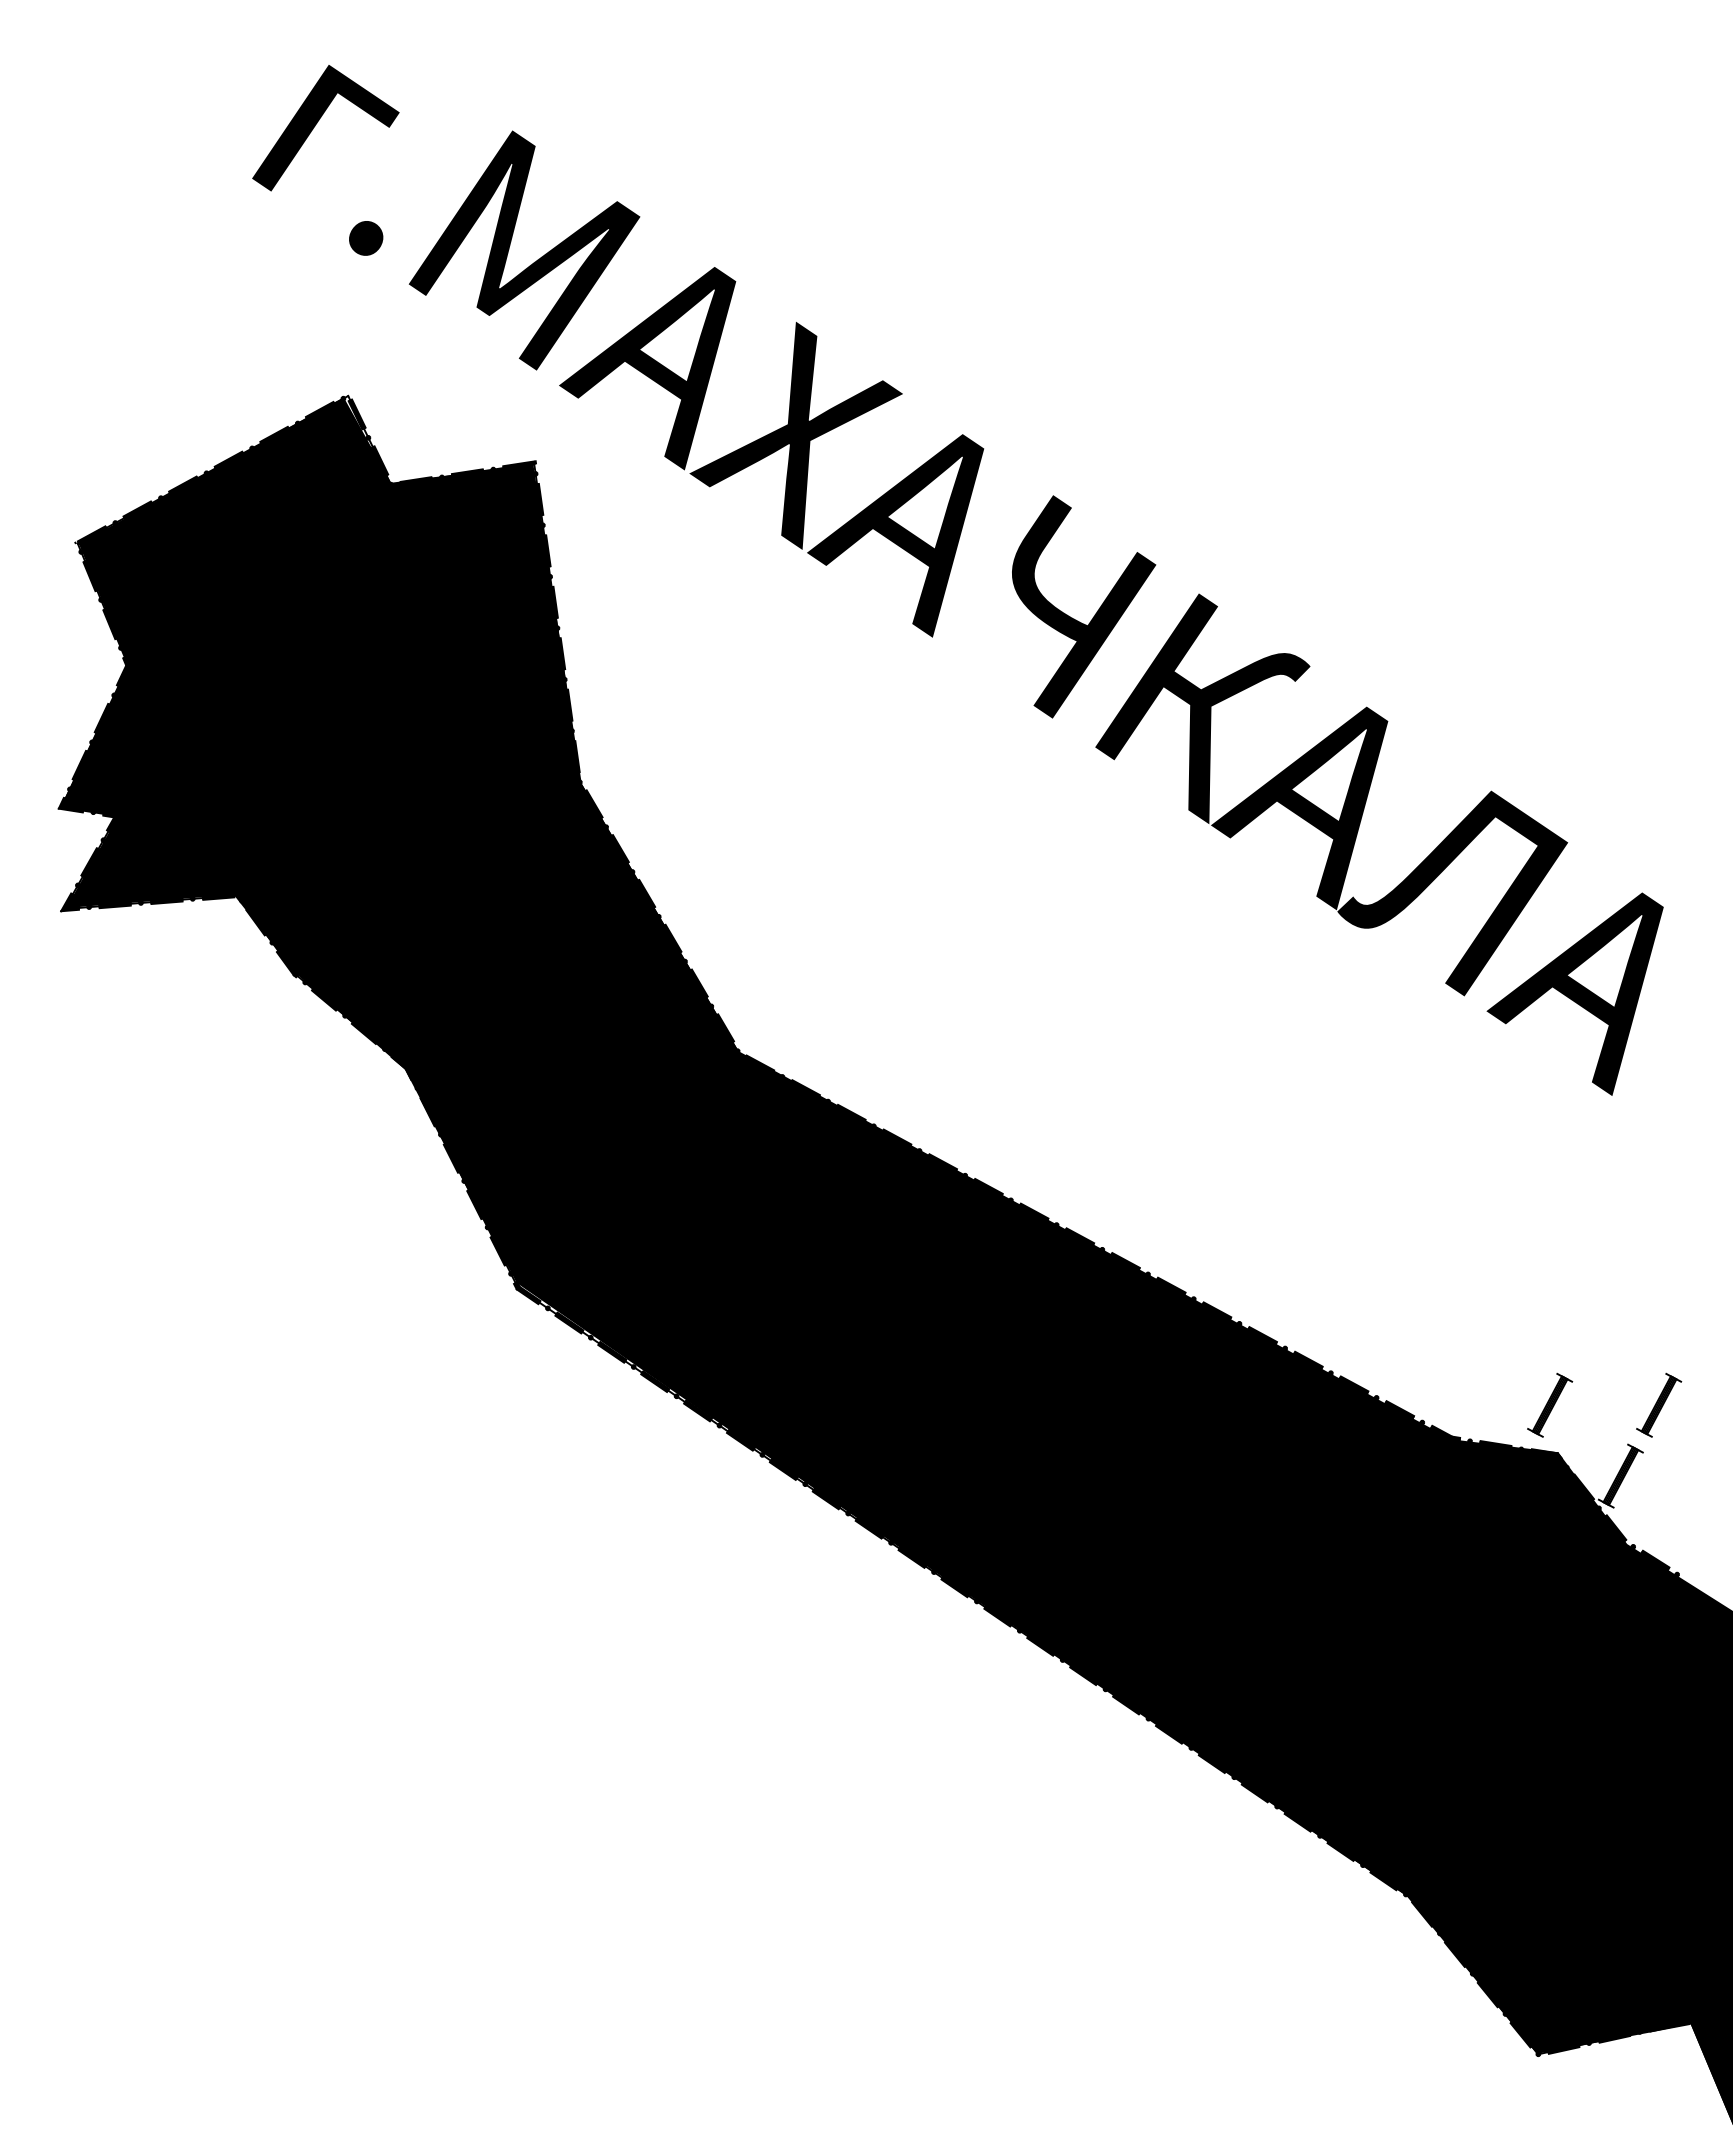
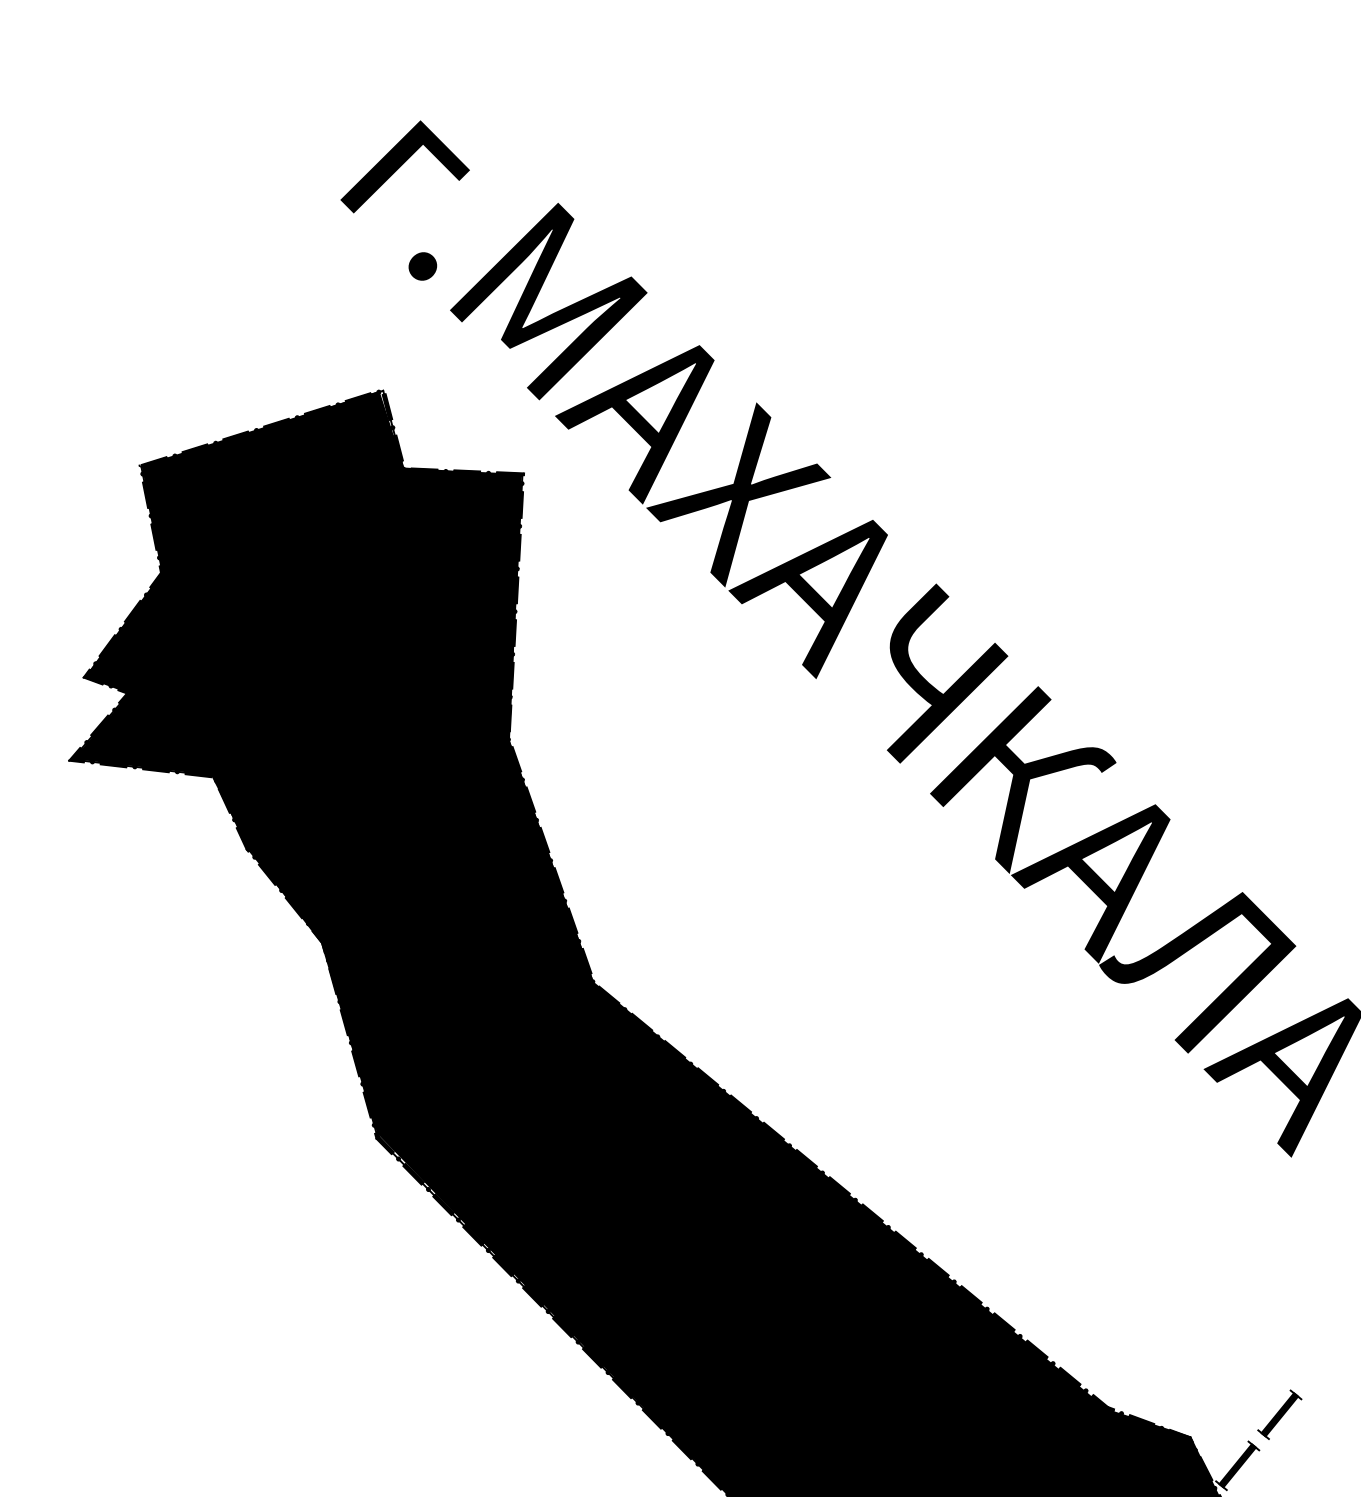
part: (1550, 1404) -> (1192, 1396), removed

